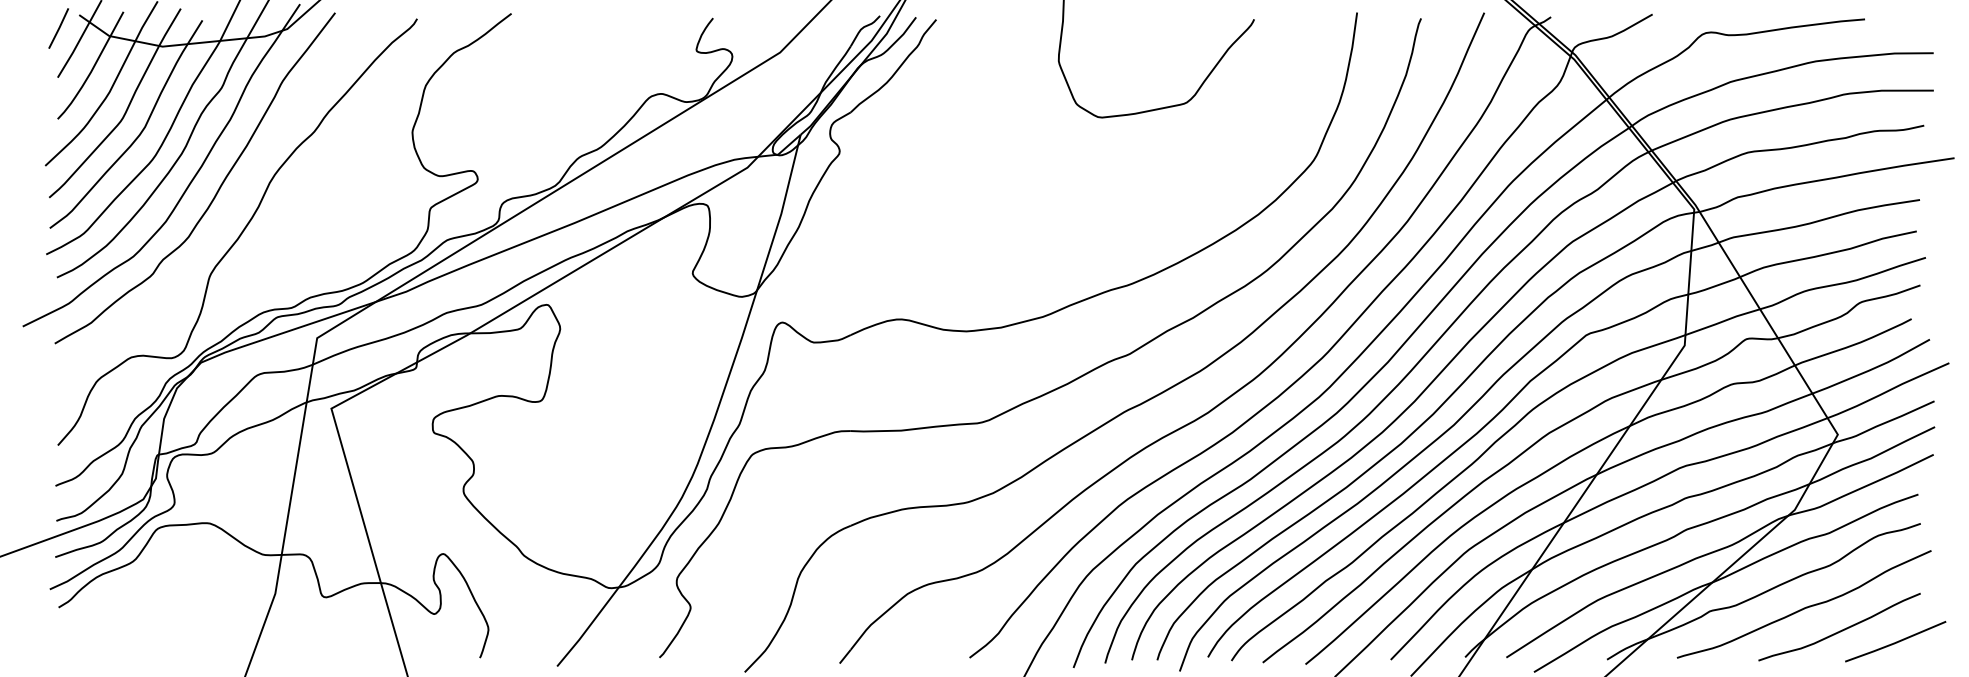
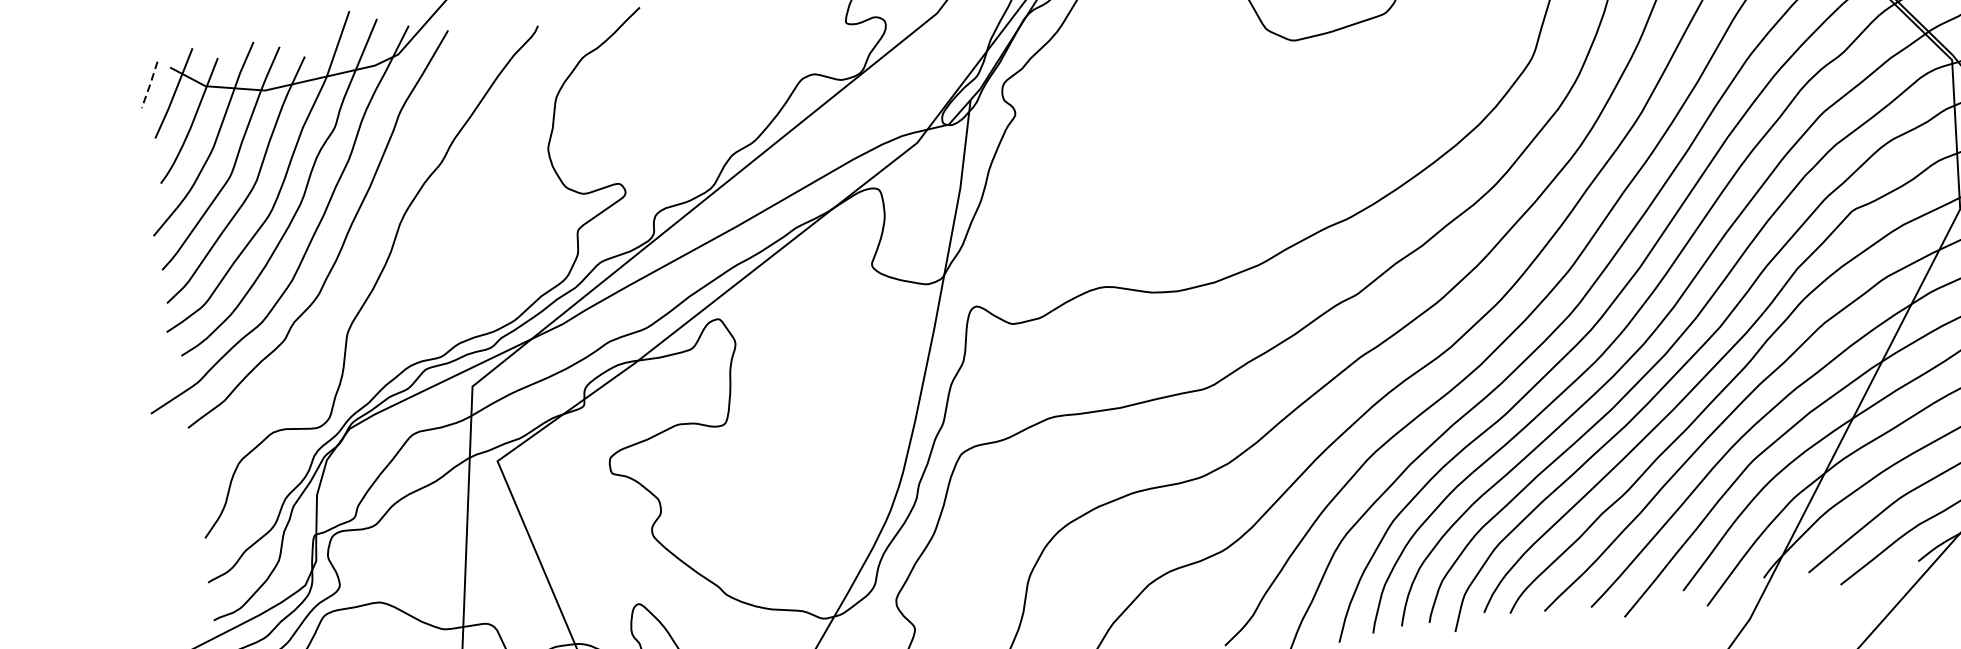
line: (59, 28) -> (150, 84), solid -> dashed

